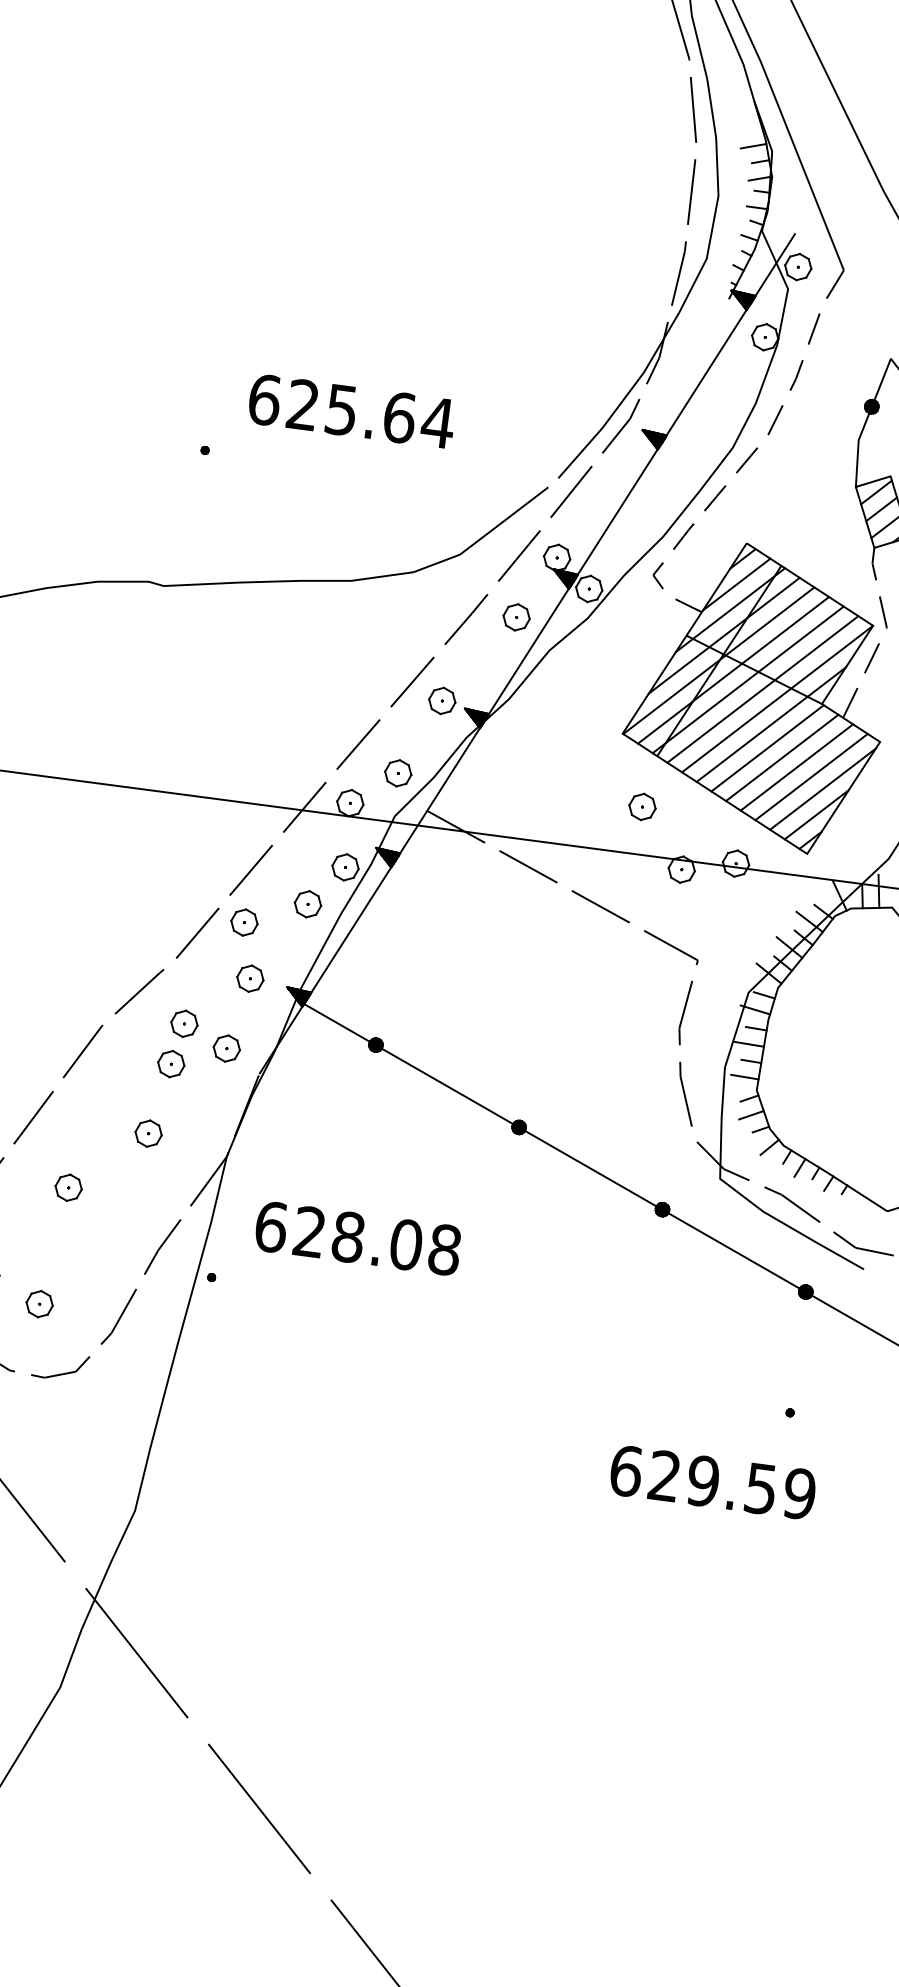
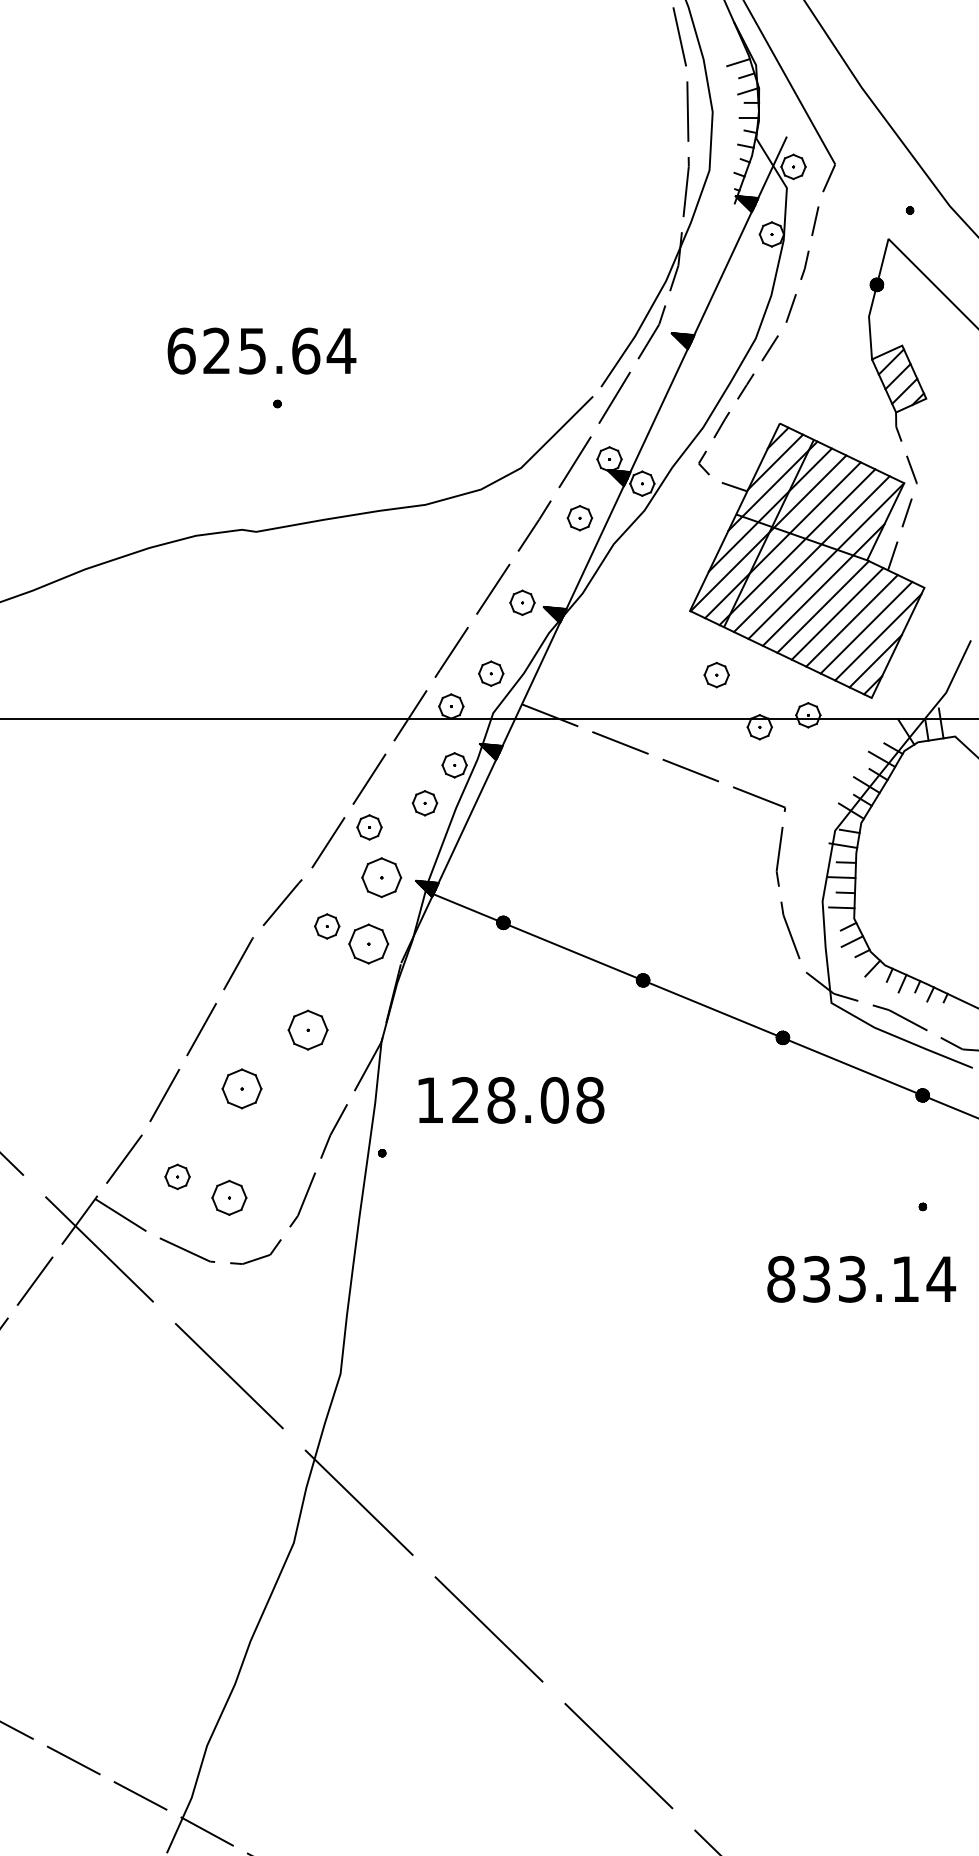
text: (351, 410) -> (261, 350), moved
part: (250, 978) -> (381, 877), size x1.6
part: (226, 1048) -> (368, 943), size x1.6
part: (171, 1064) -> (320, 964), removed
part: (148, 1133) -> (307, 1030), size x1.6
part: (68, 1187) -> (241, 1088), size x1.6
text: (271, 1226) -> (430, 1099), 628.08 -> 128.08
part: (39, 1303) -> (229, 1197), size x1.4
text: (713, 1481) -> (861, 1278), 629.59 -> 833.14

